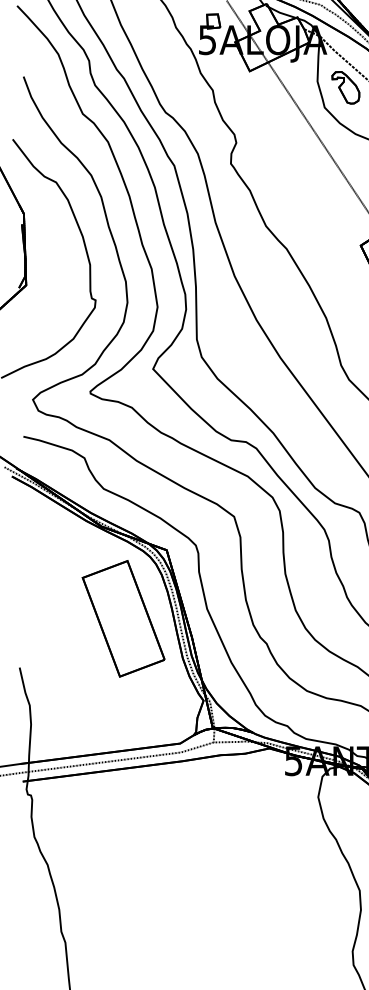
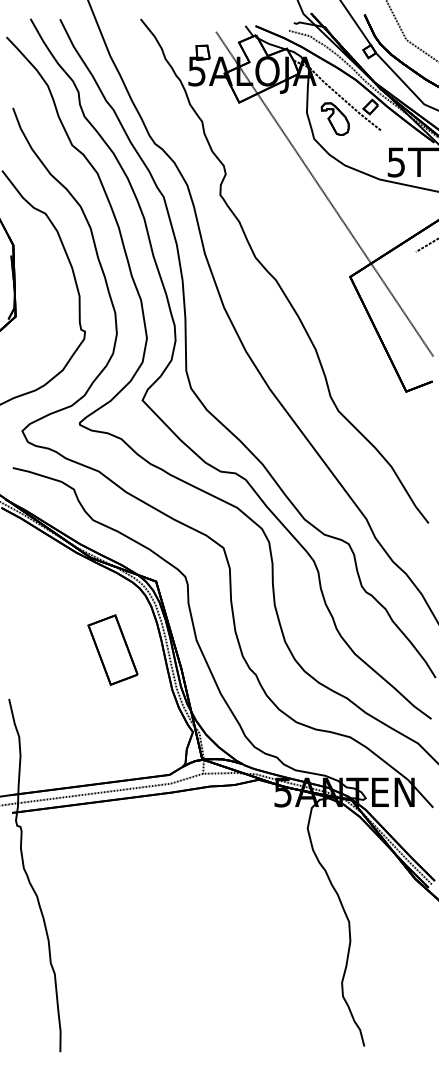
part: (123, 618) -> (112, 649), size x0.6

